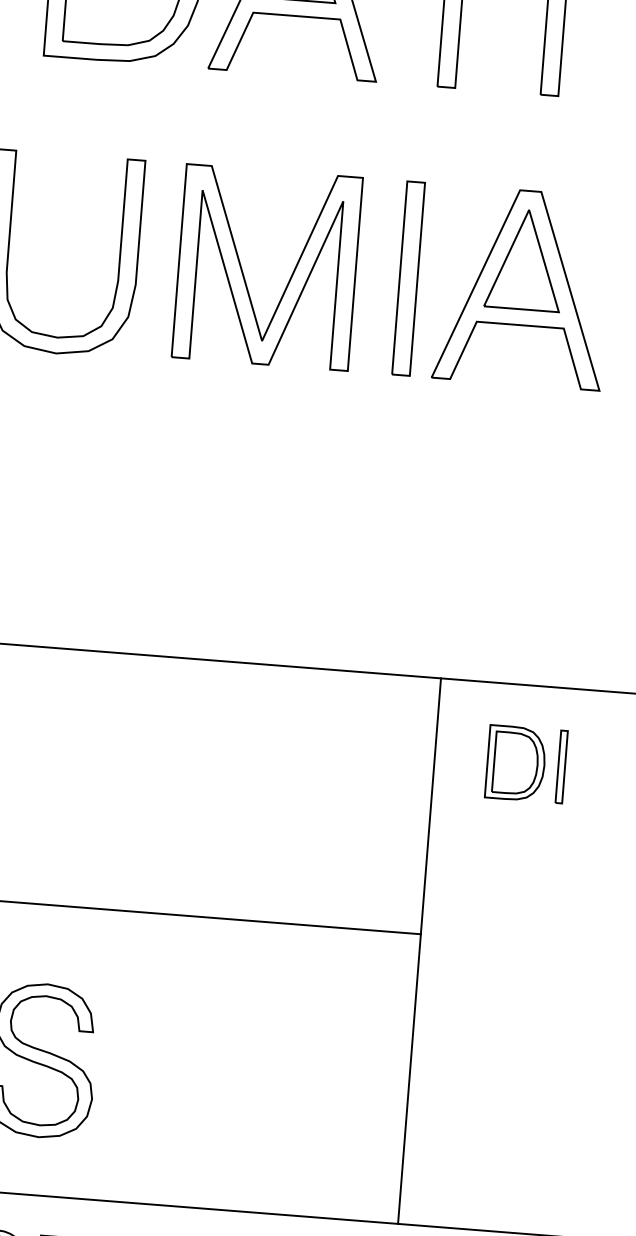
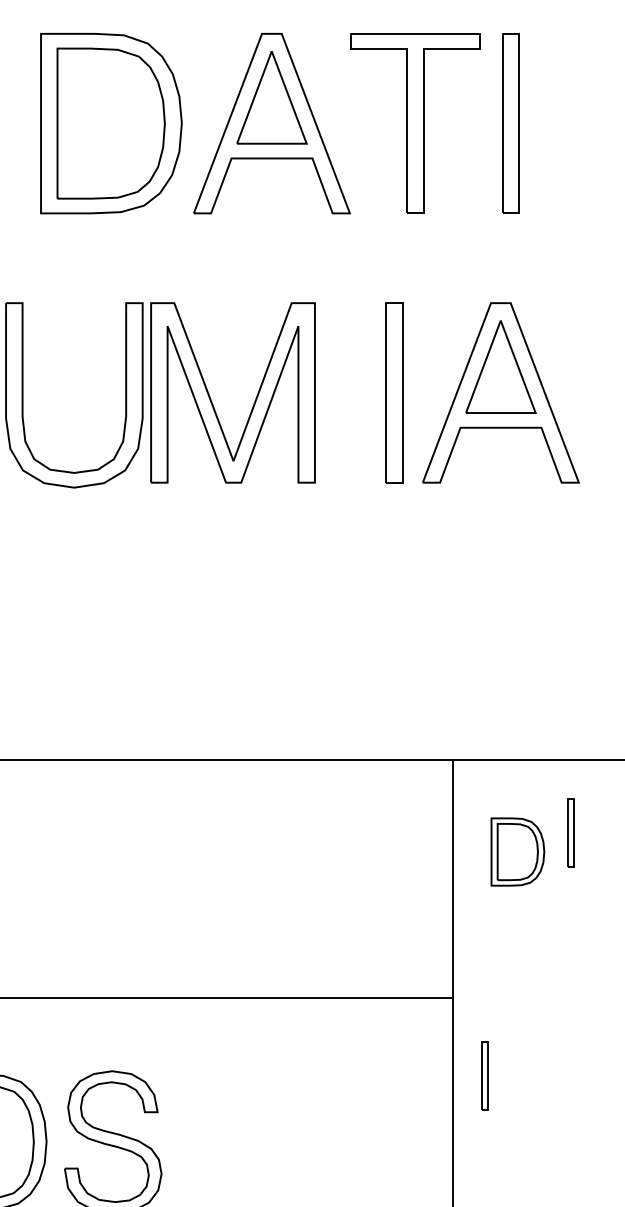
part: (244, 275) -> (212, 401), moved
part: (515, 762) -> (517, 851), moved
part: (447, 1020) -> (484, 1075), added

